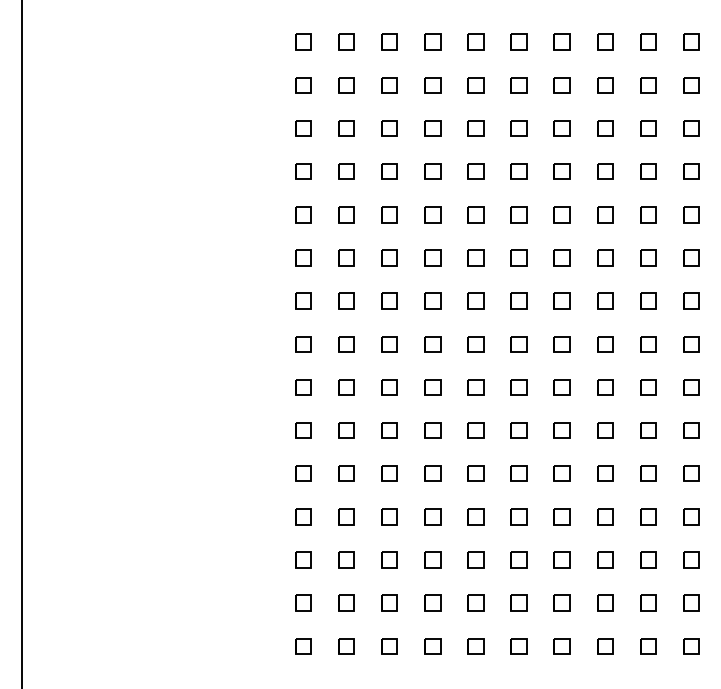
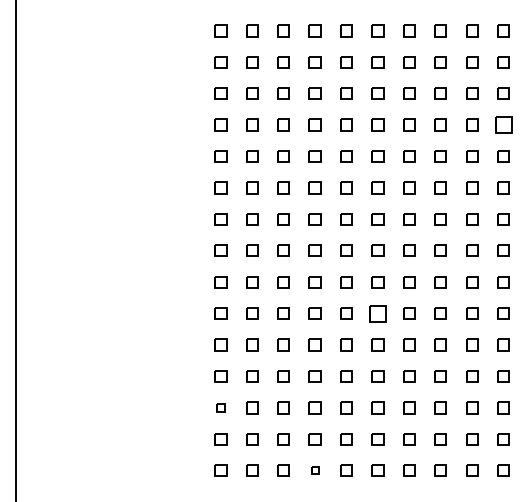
part: (691, 171) -> (503, 125), size x1.4
part: (518, 430) -> (377, 313), size x1.4
part: (303, 559) -> (220, 407), size x0.7
part: (432, 646) -> (314, 470), size x0.6

